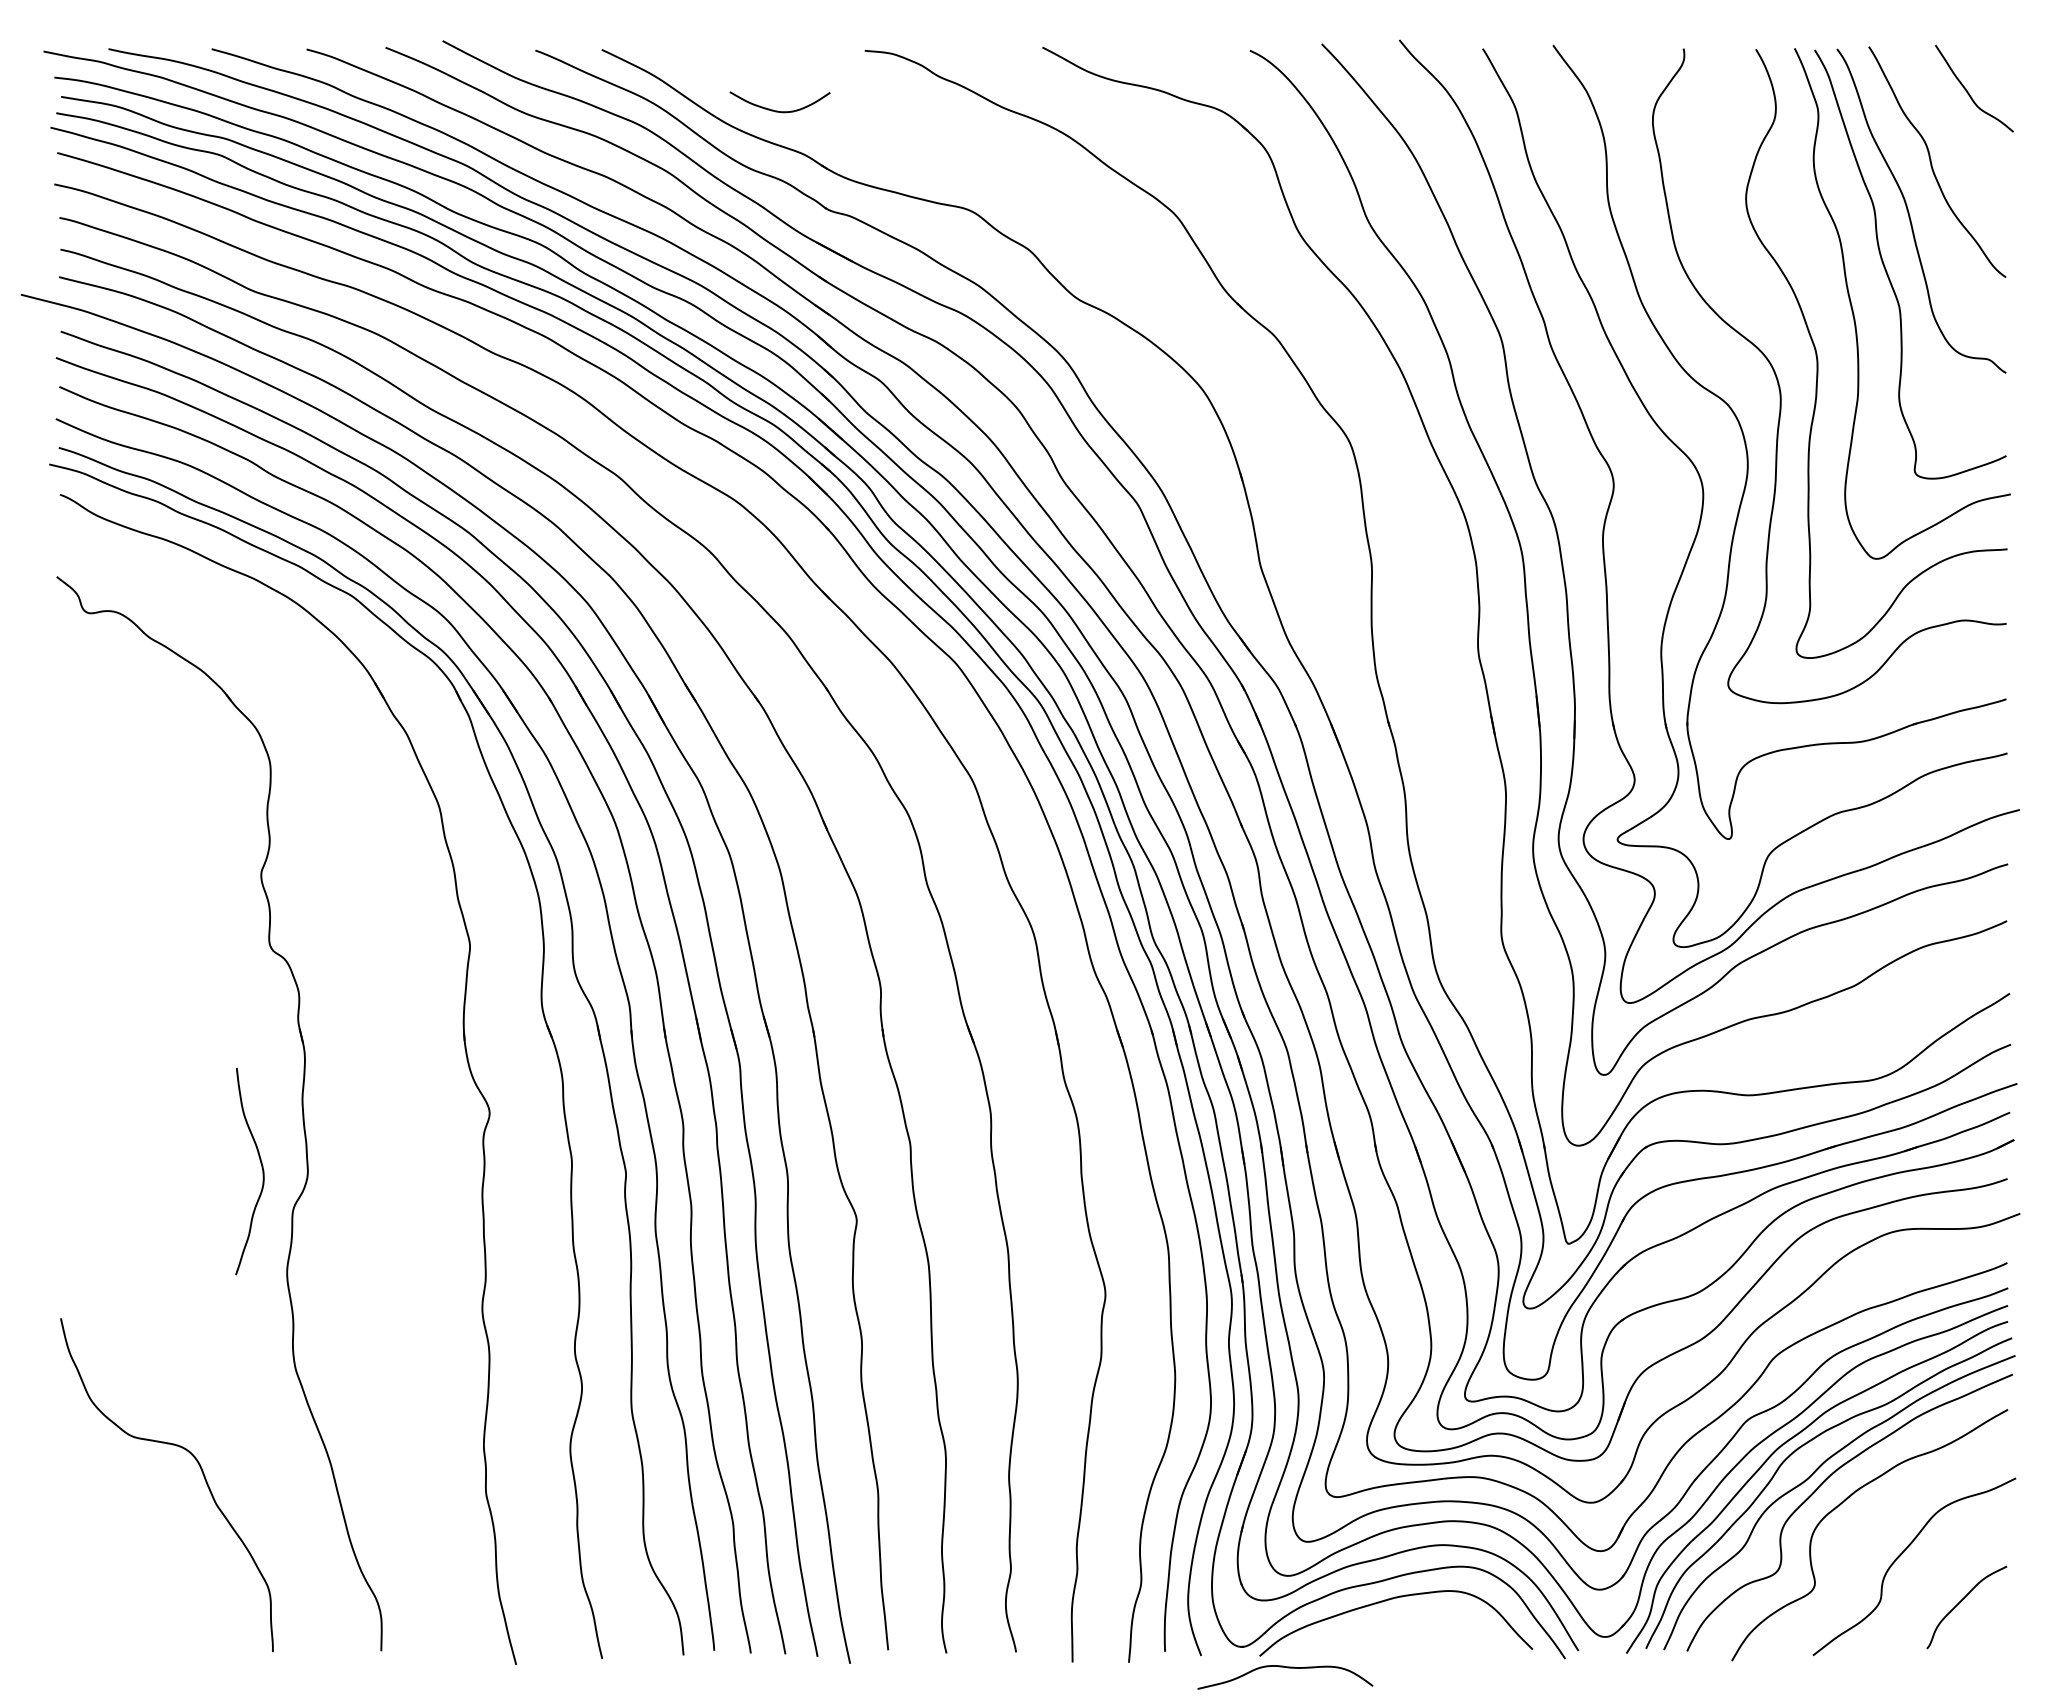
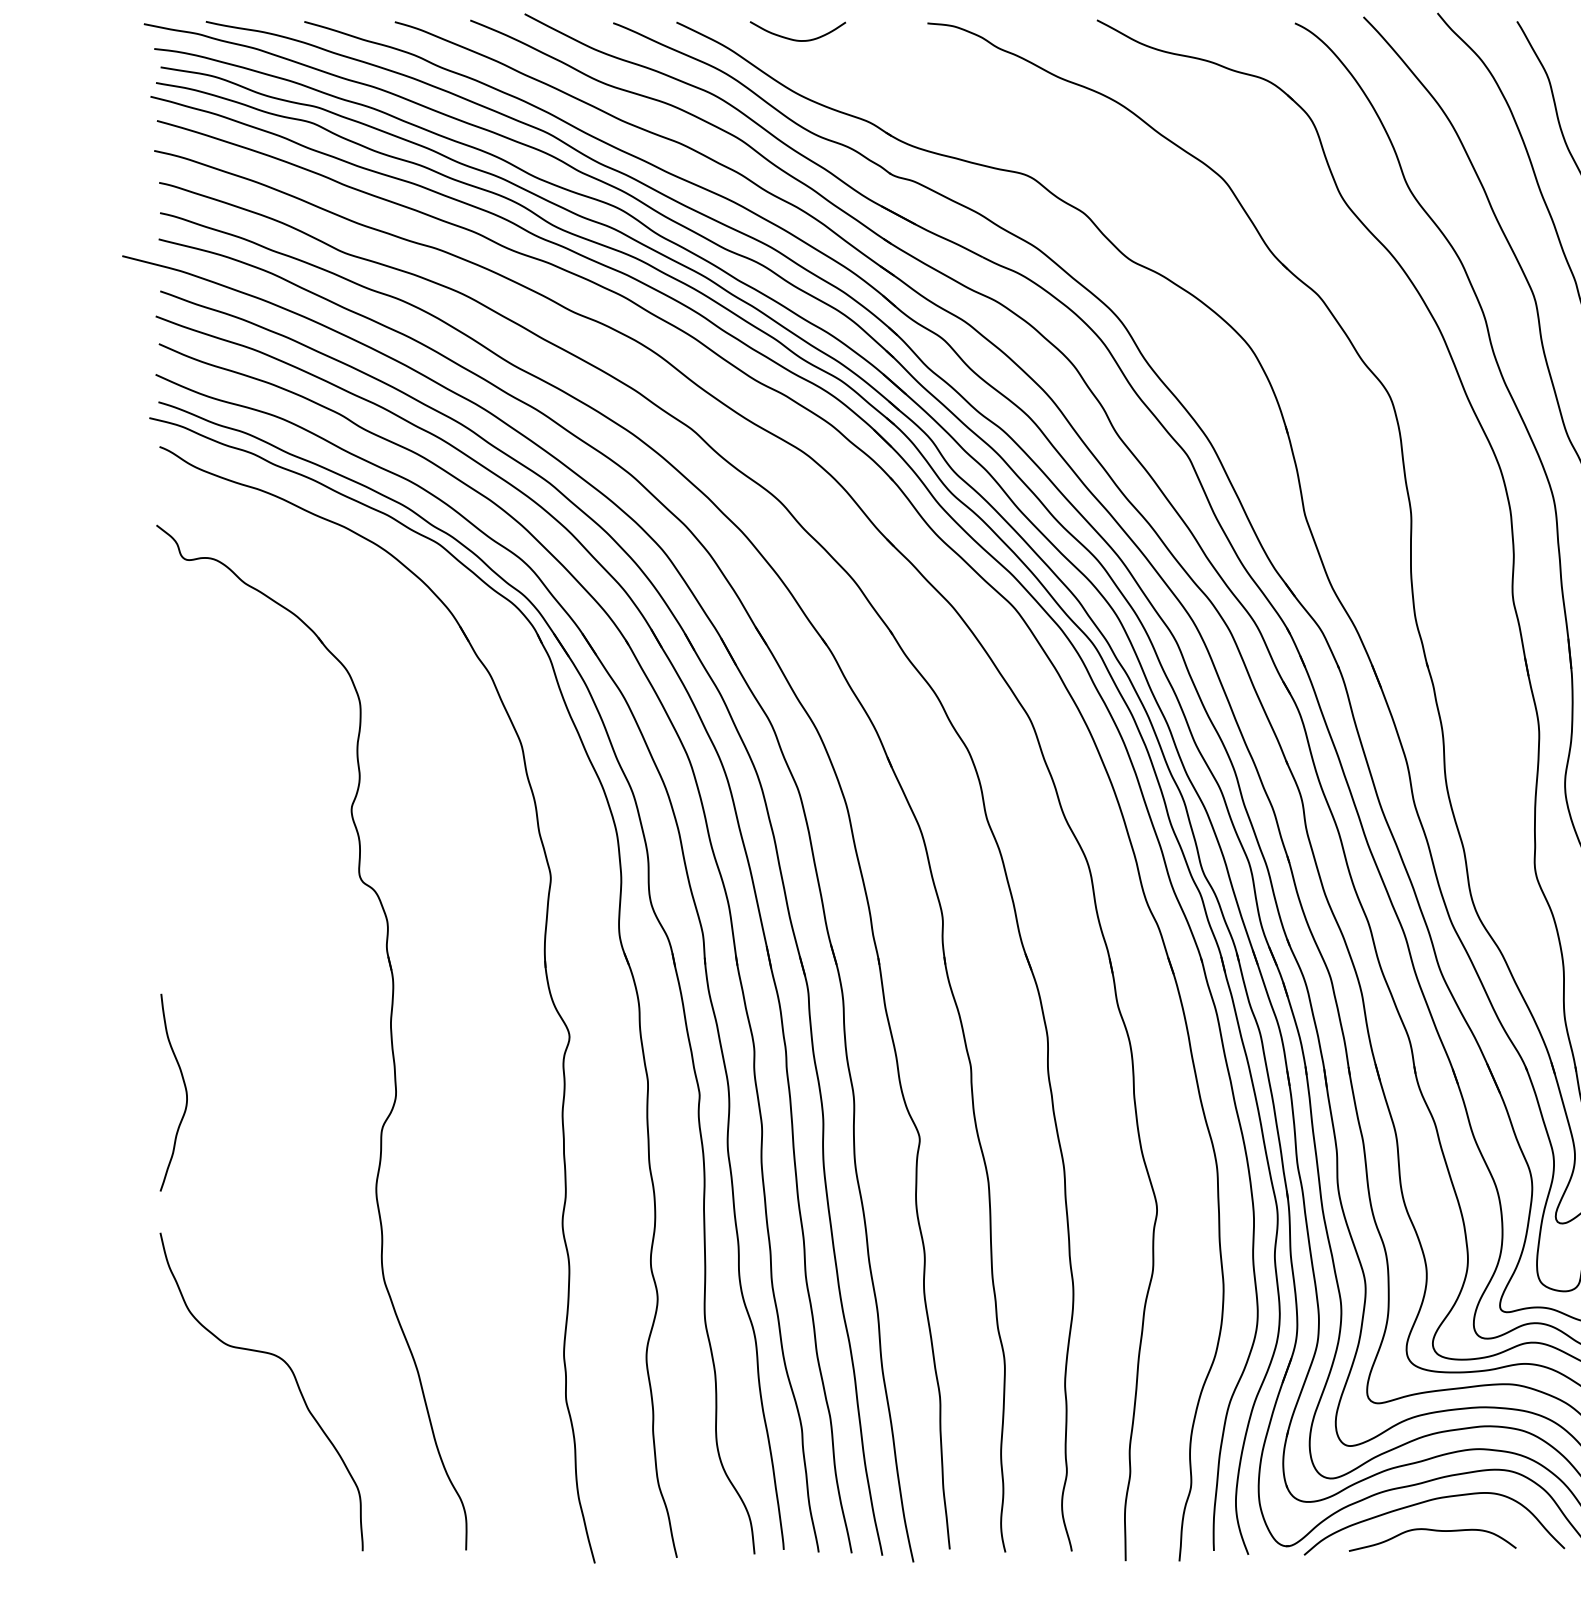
curve: (778, 110) -> (796, 39), moved
curve: (261, 1168) -> (184, 1089), moved
curve: (1287, 1668) -> (1434, 1531), moved

